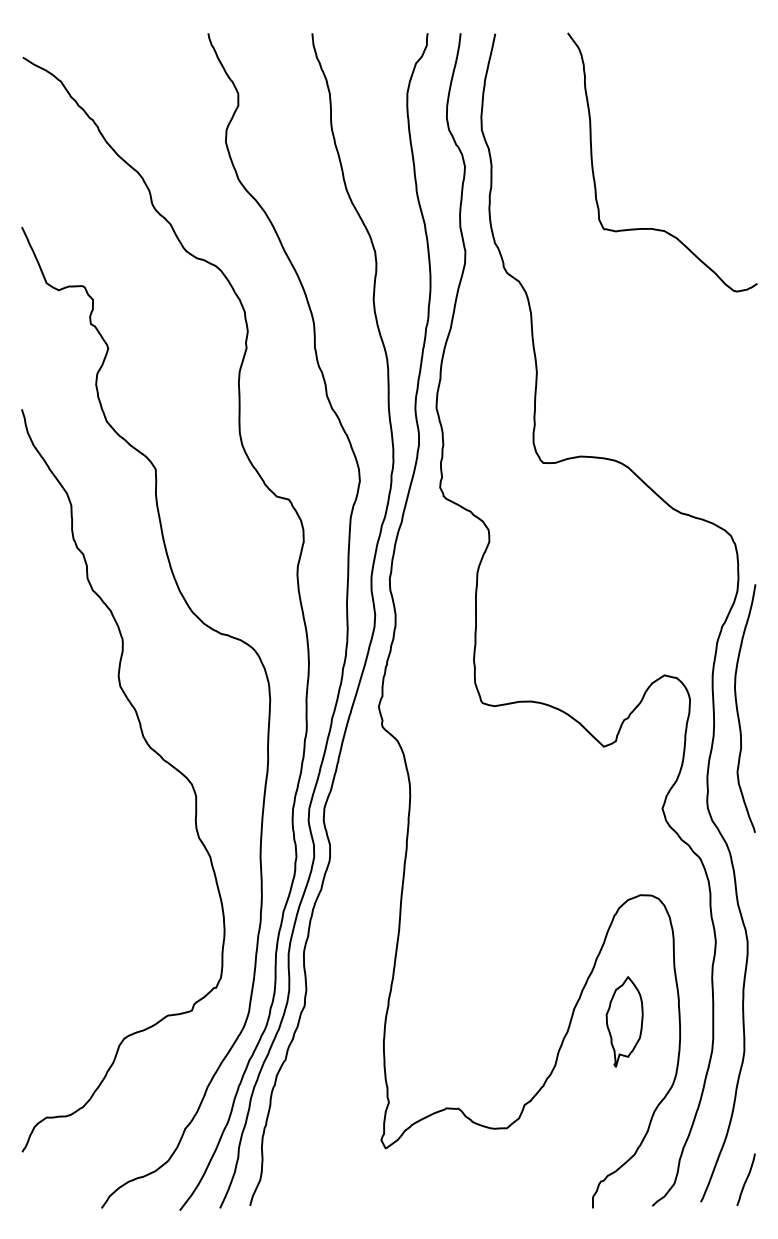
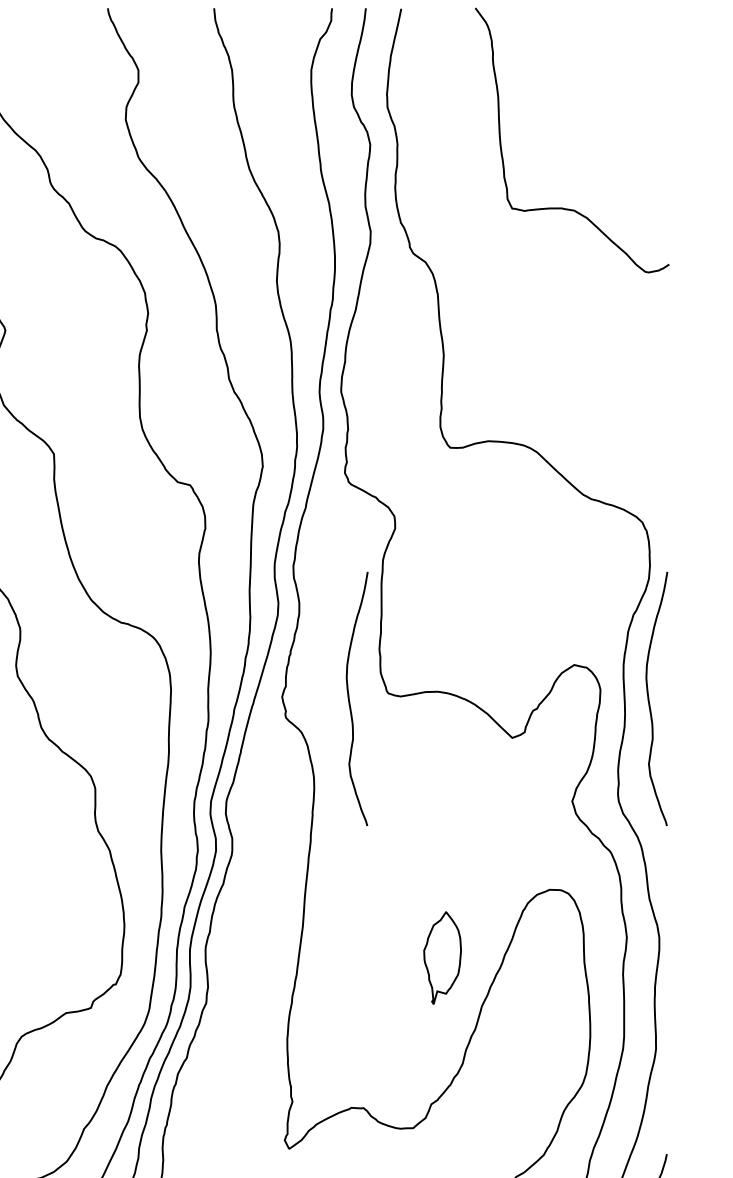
curve: (445, 710) -> (350, 700), added
part: (624, 1021) -> (442, 957), moved

